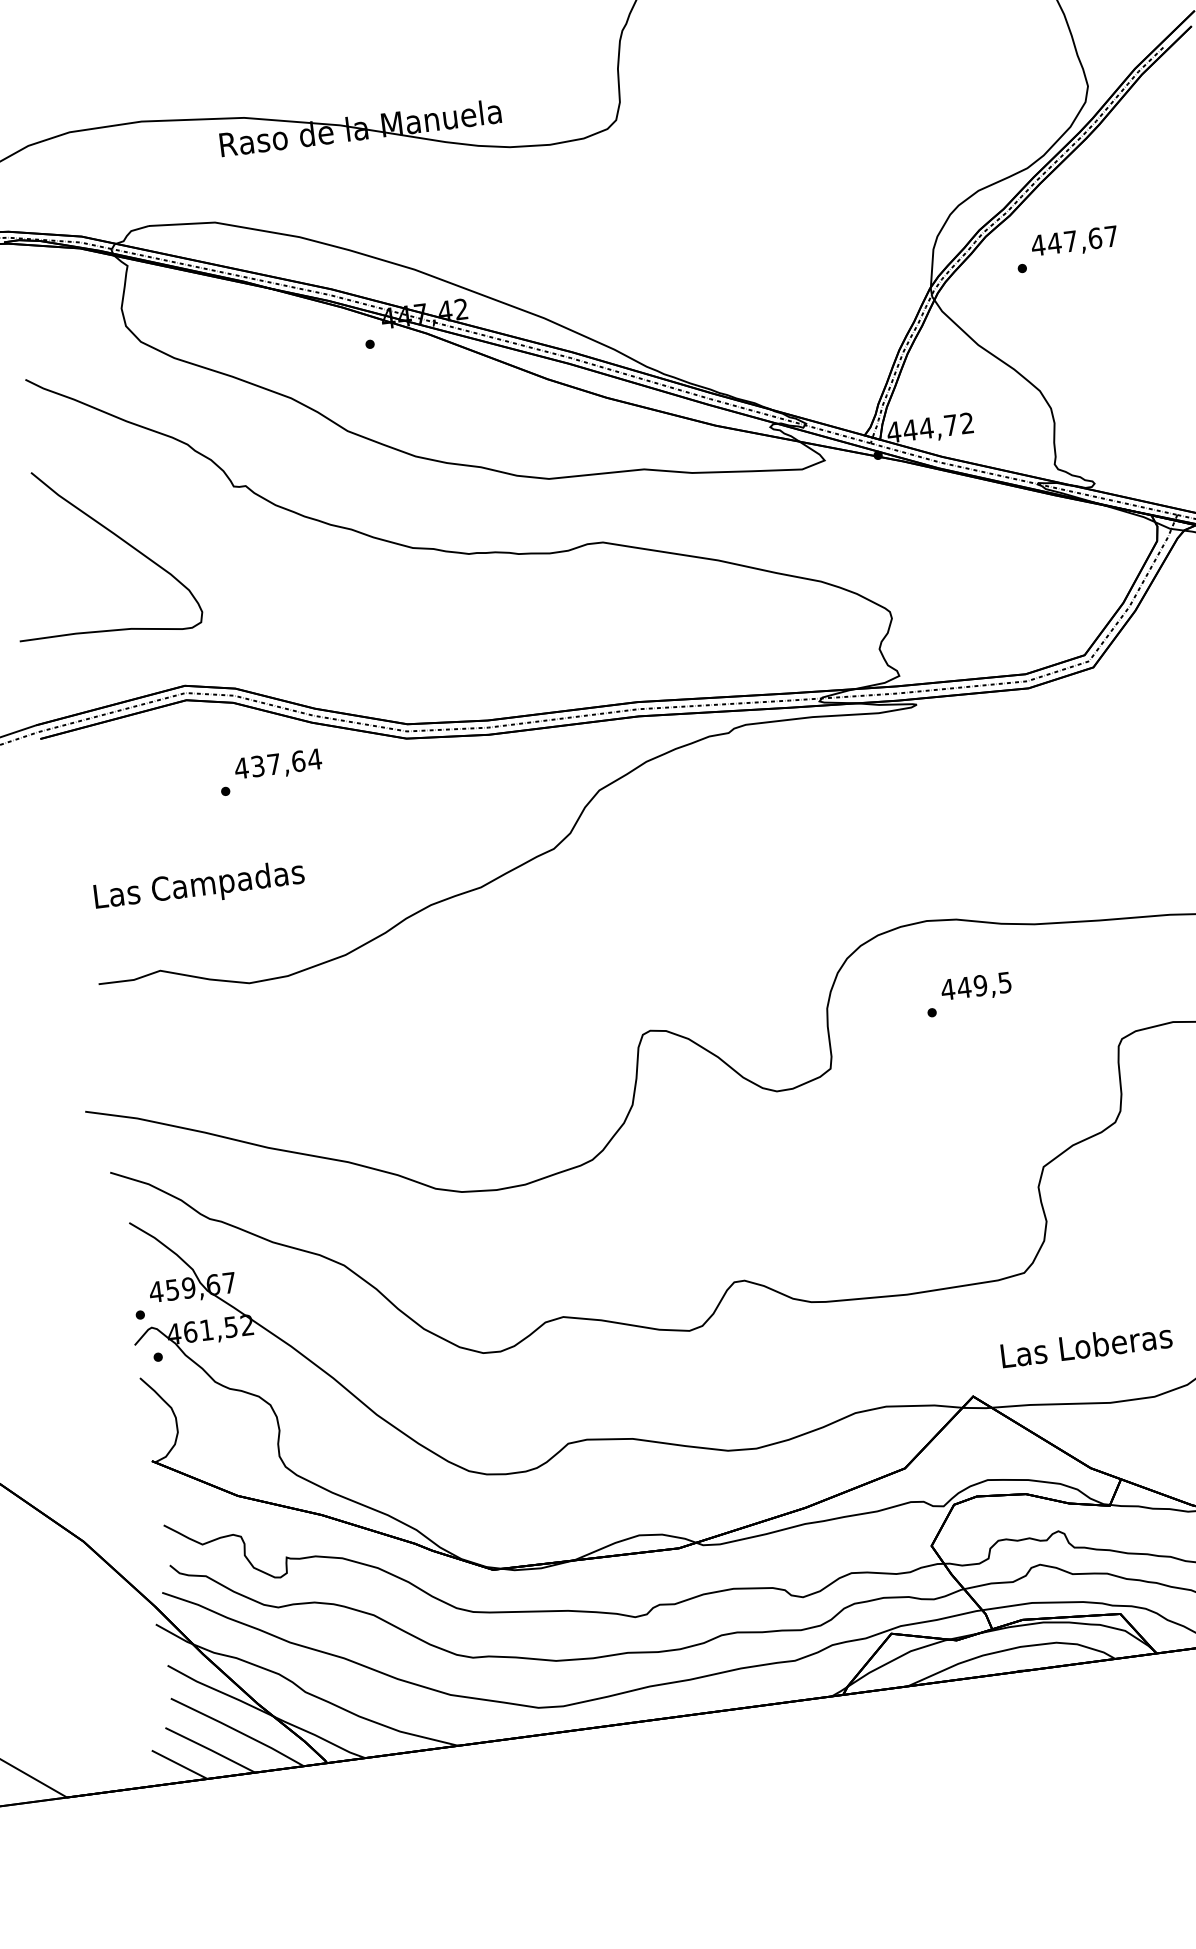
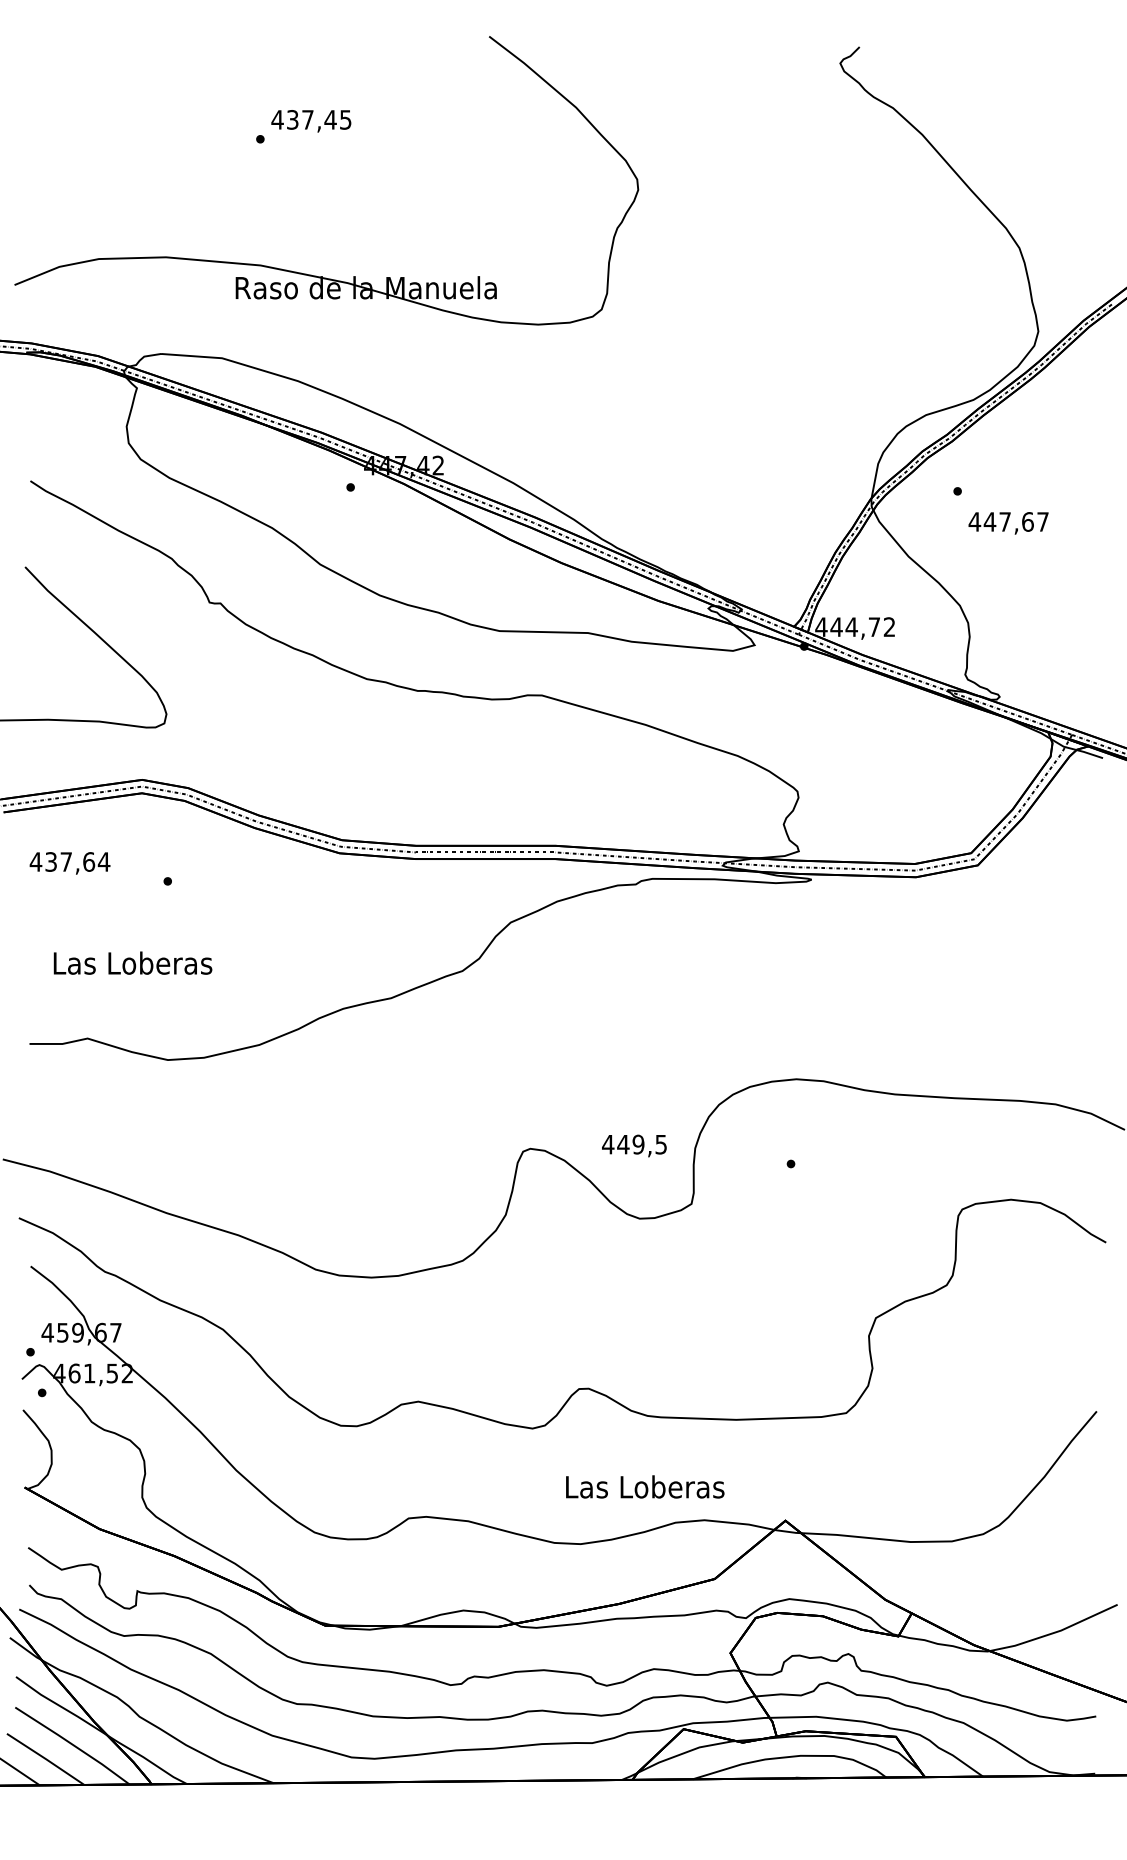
text: (1074, 242) -> (1008, 523), moved
text: (277, 765) -> (69, 863), moved
text: (198, 886) -> (132, 965), Las Campadas -> Las Loberas
text: (976, 987) -> (634, 1145), moved
text: (1086, 1345) -> (645, 1486), moved

